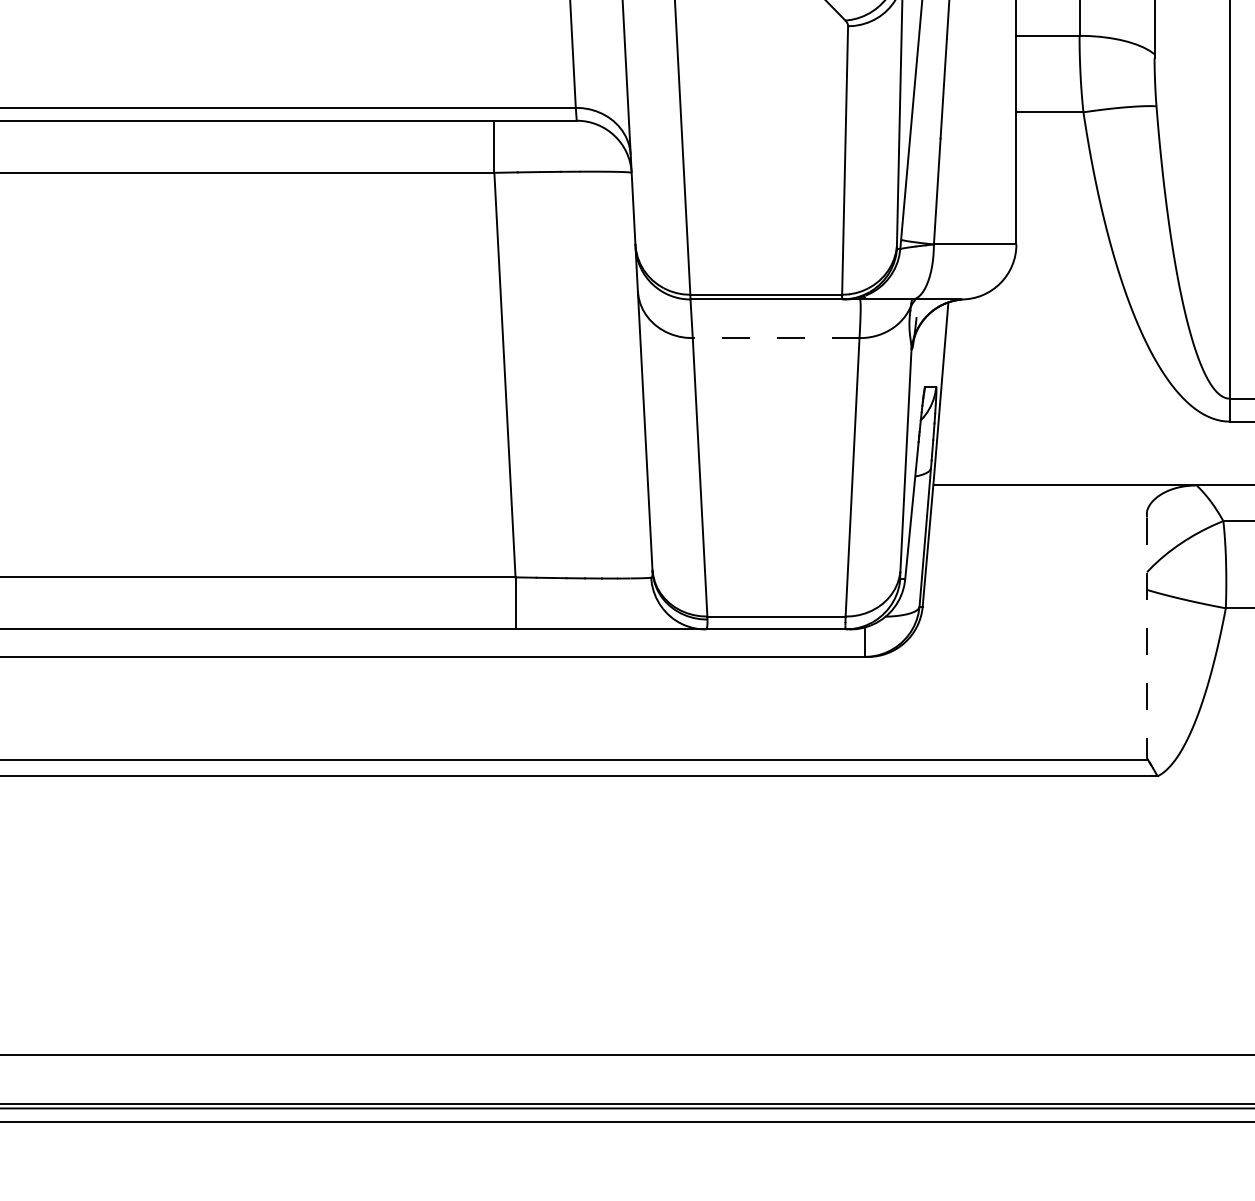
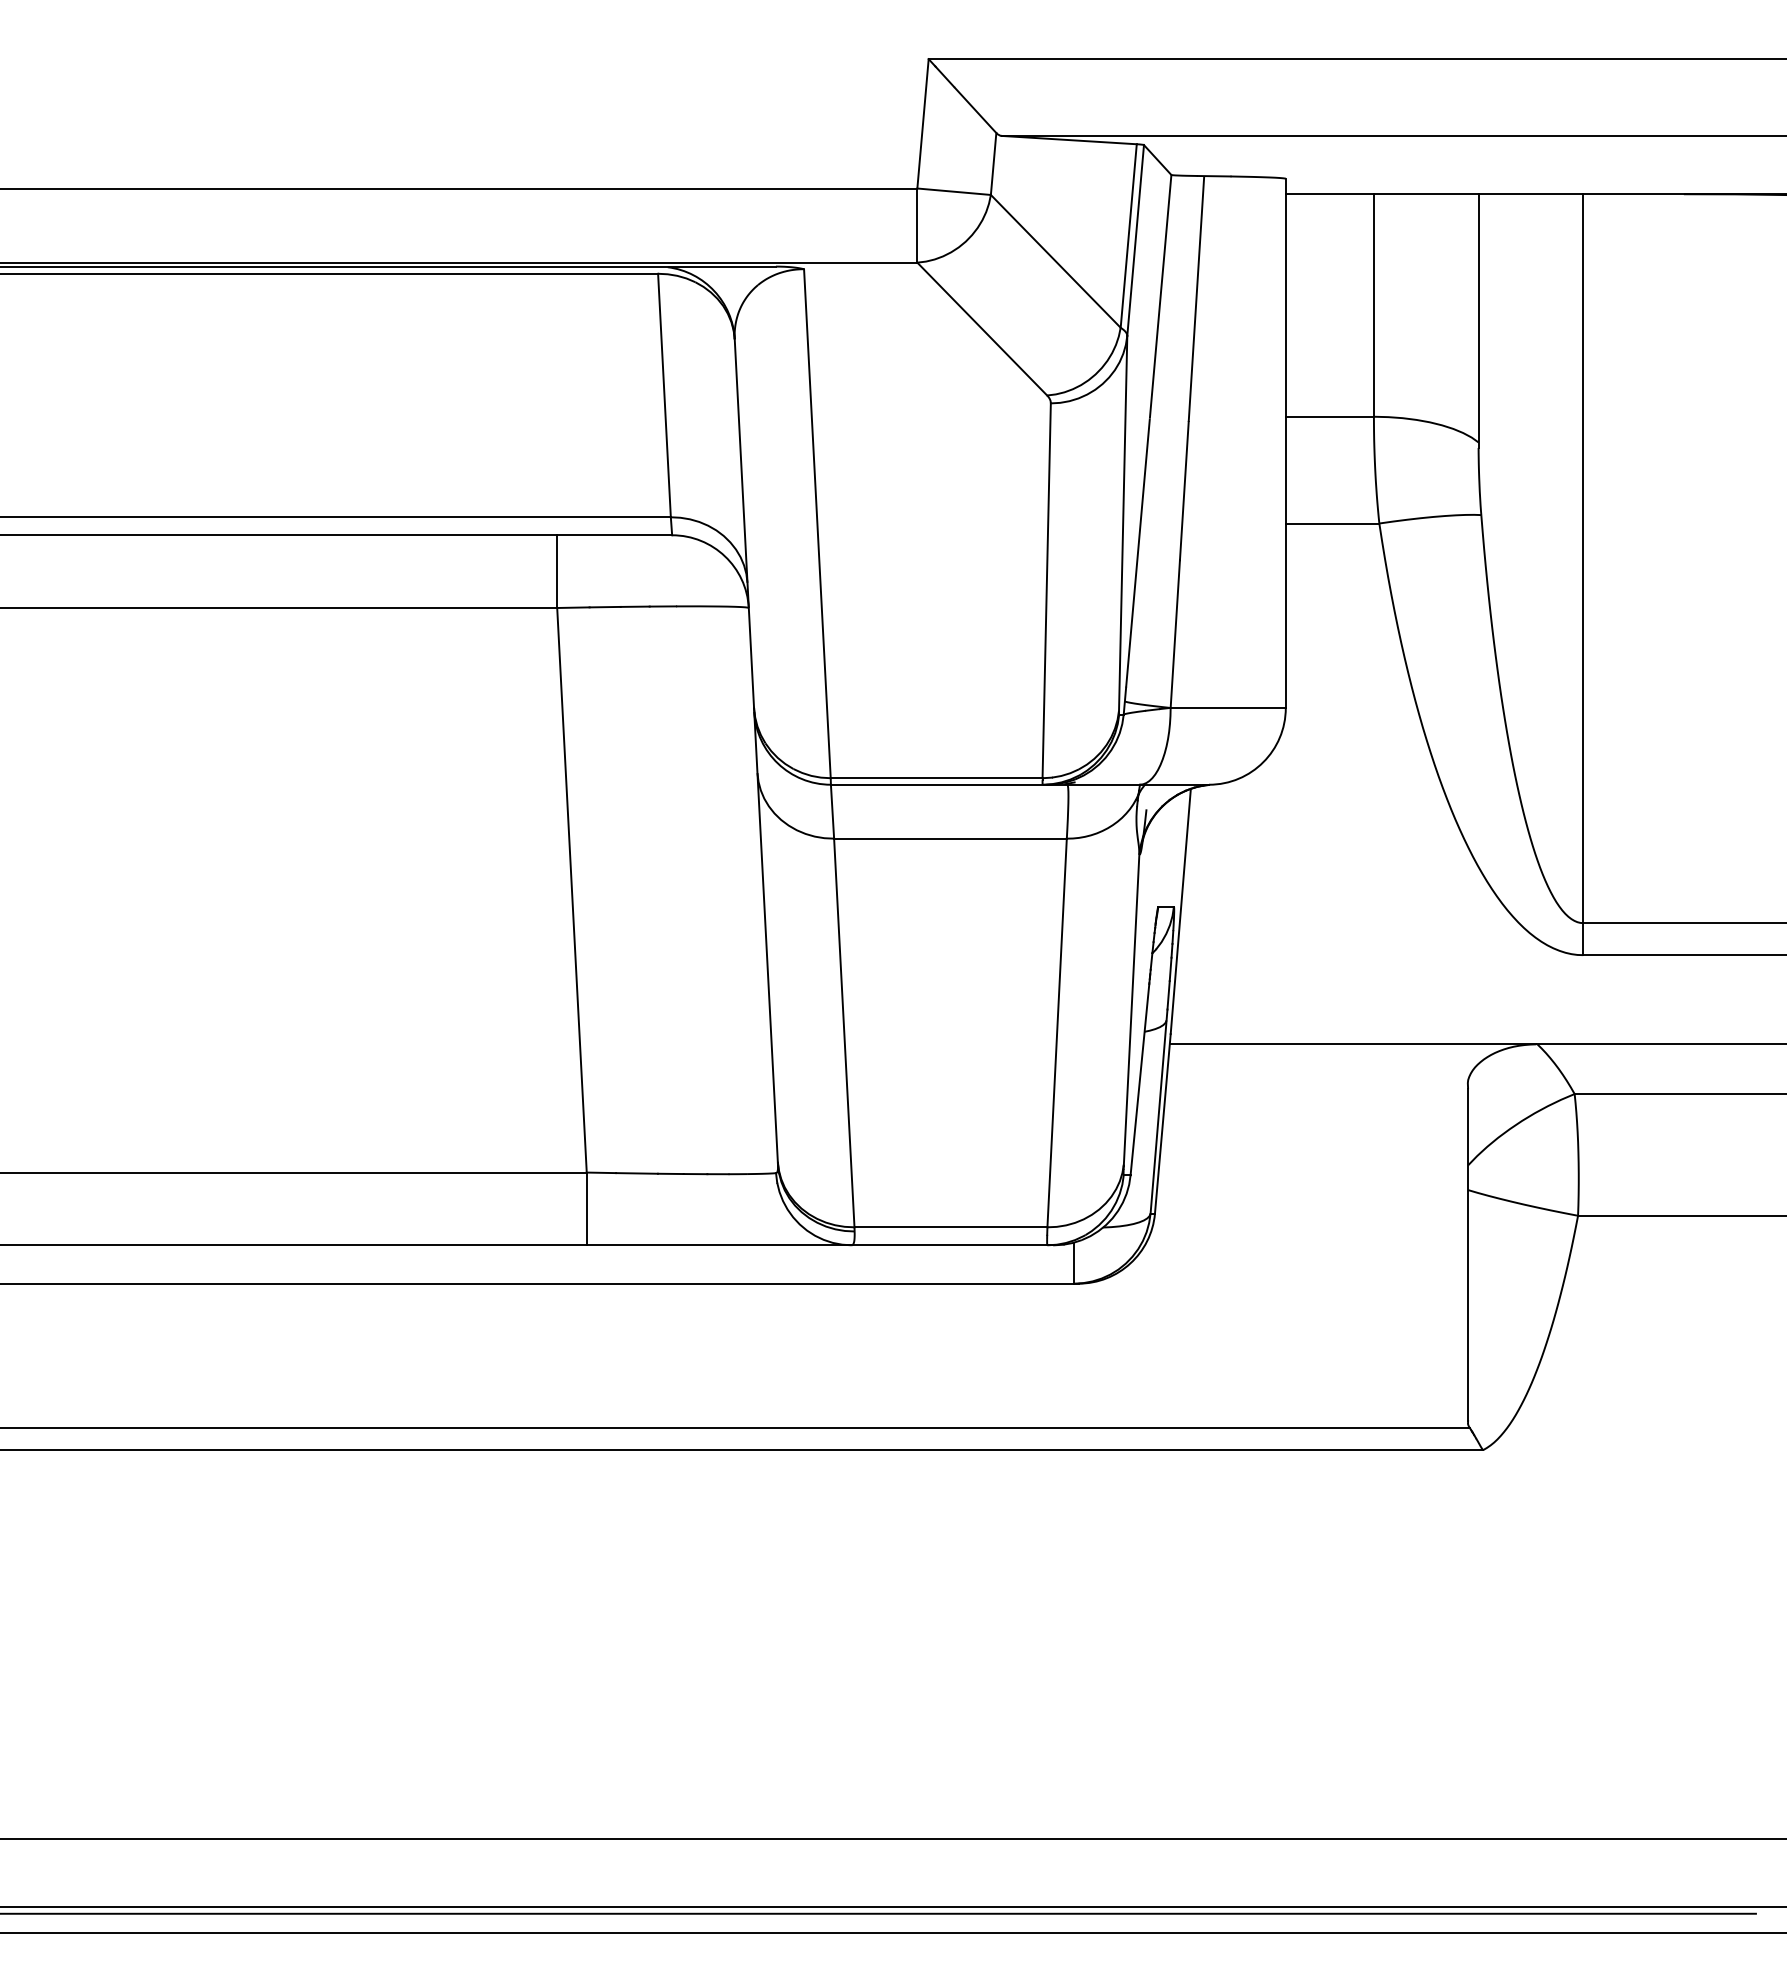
line: (775, 338) -> (949, 838), dashed -> solid
line: (1147, 636) -> (1468, 1255), dashed -> solid

